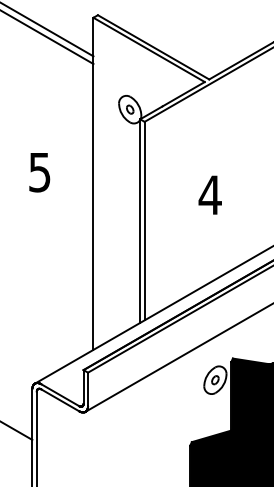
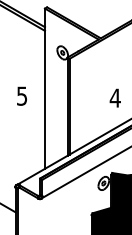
text: (38, 170) -> (21, 95), moved
text: (208, 193) -> (114, 97), moved

